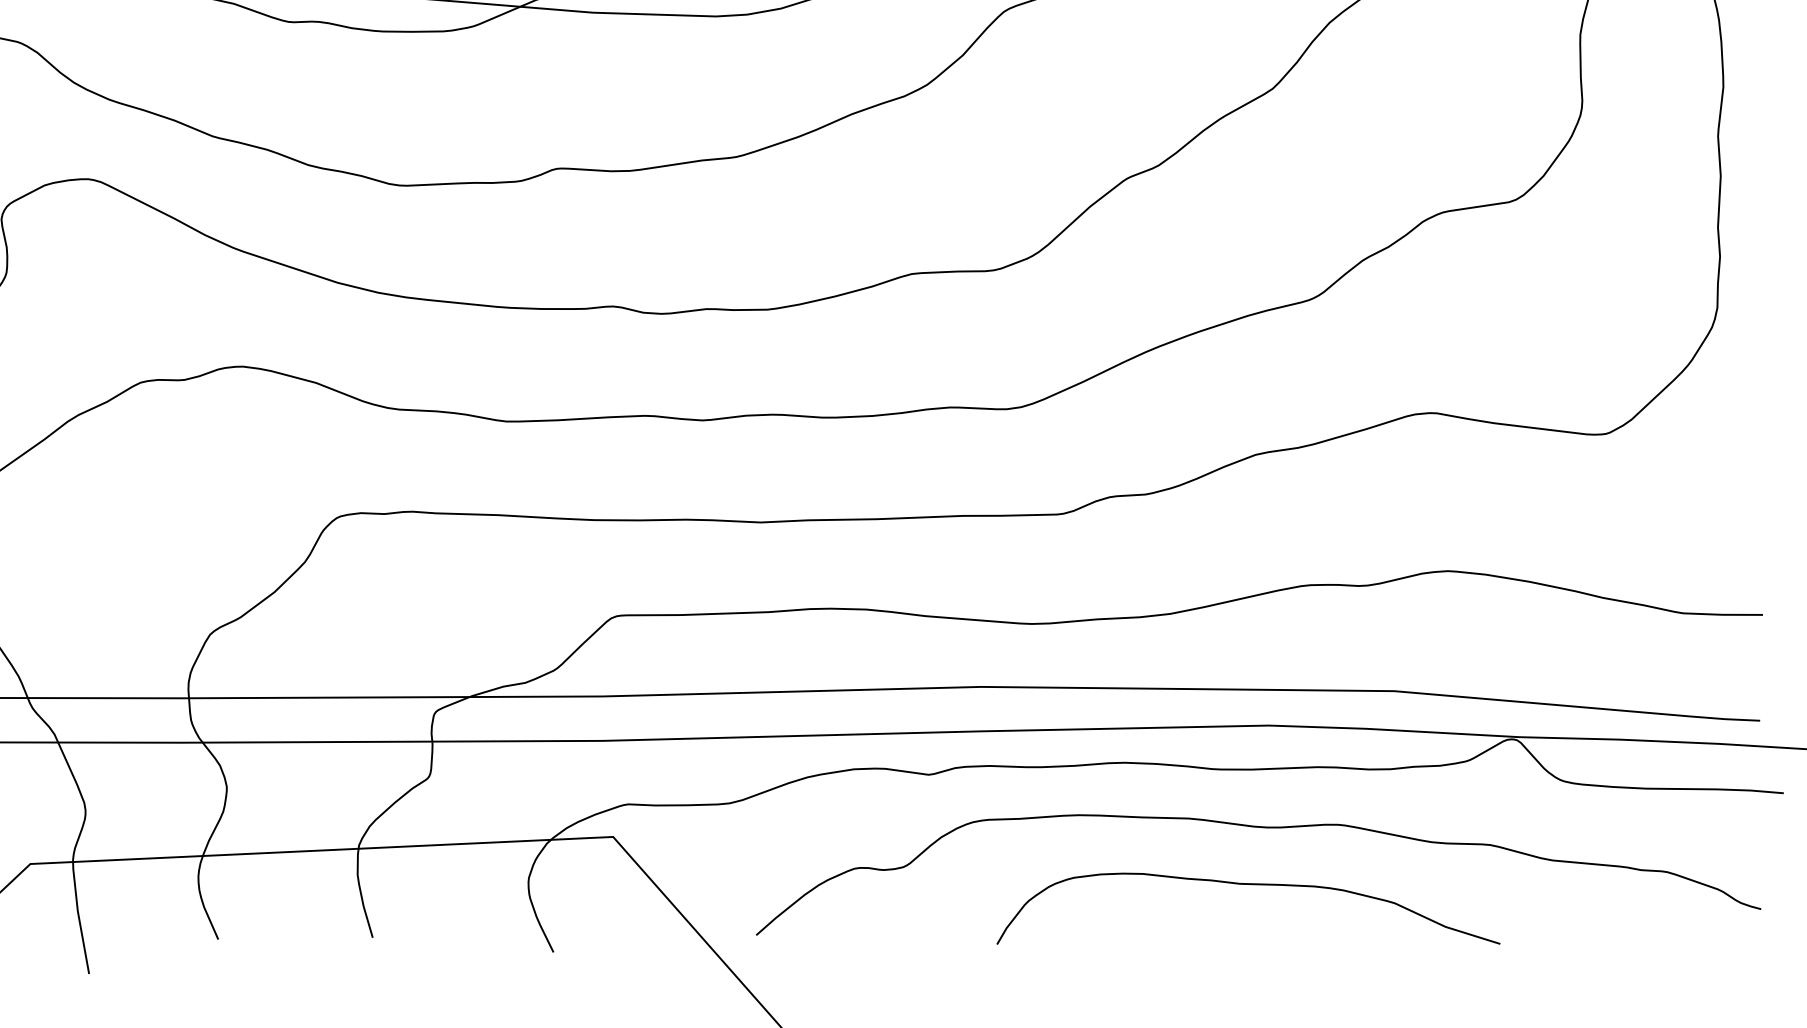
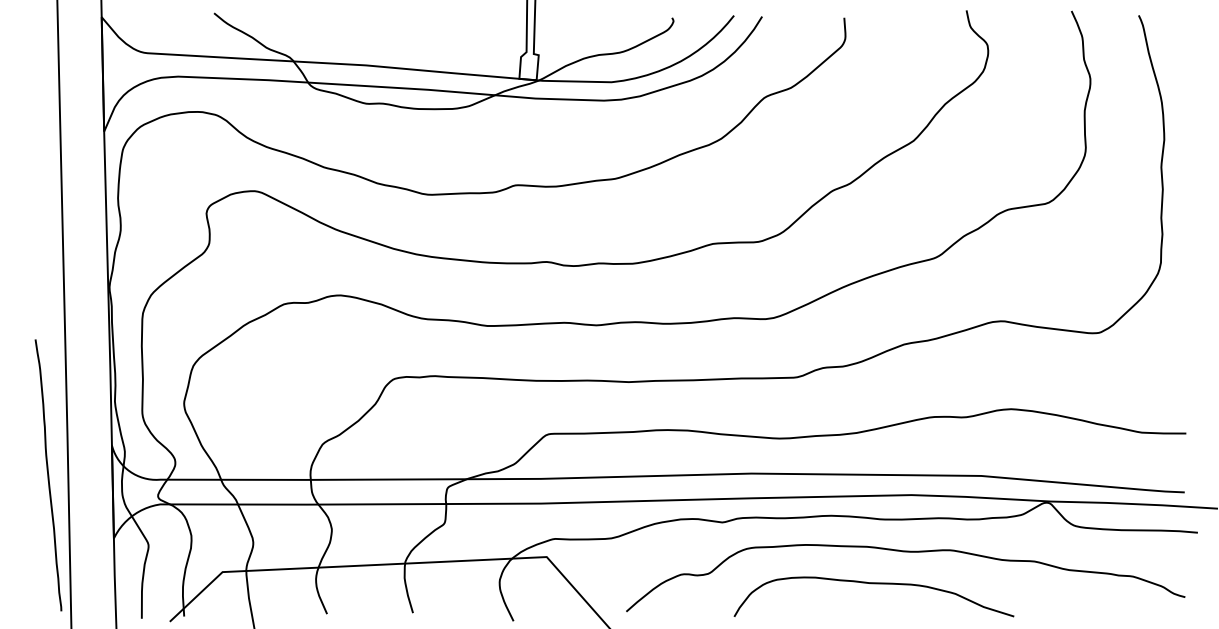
curve: (1247, 886) -> (873, 584), moved

